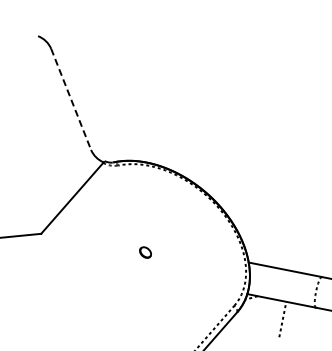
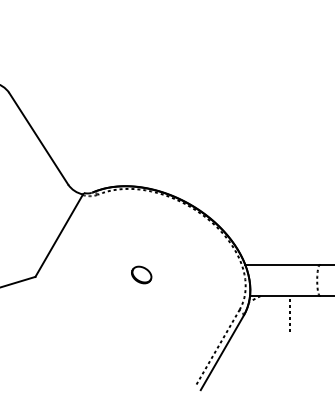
line: (70, 99) -> (38, 138), dashed -> solid
part: (145, 252) -> (141, 274), size x1.67

